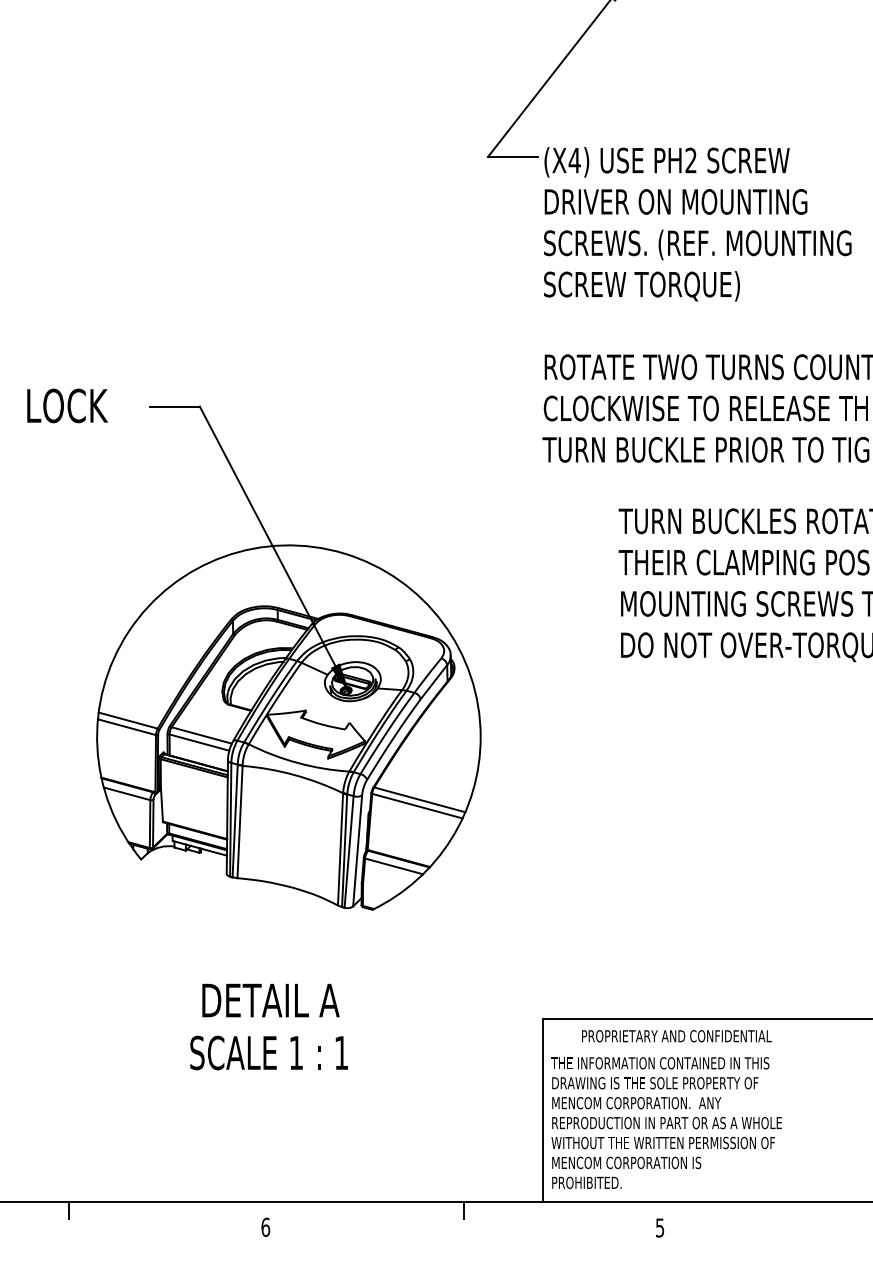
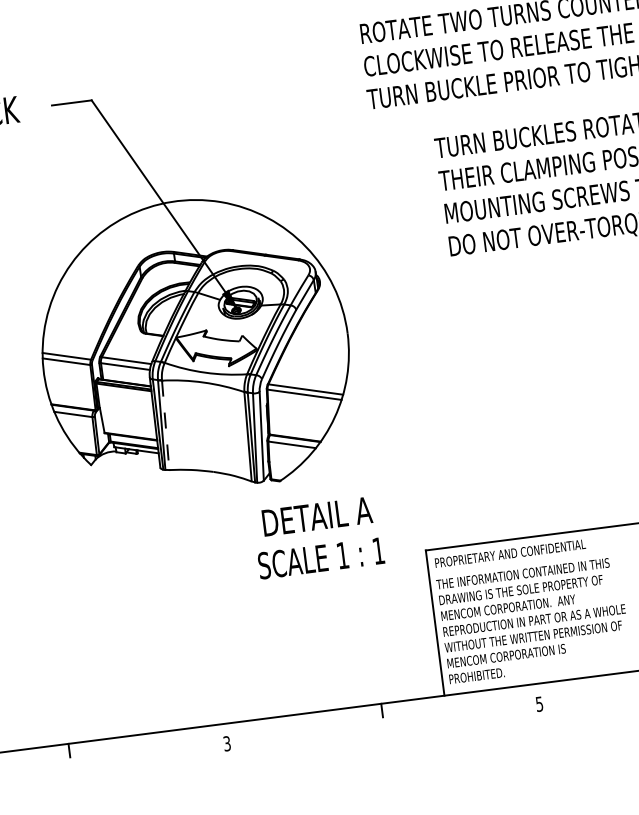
line: (240, 822) -> (166, 425), solid -> dashed
text: (268, 1026) -> (318, 537), moved
text: (676, 1036) -> (510, 553), moved
text: (265, 1226) -> (226, 743), 6 -> 3

